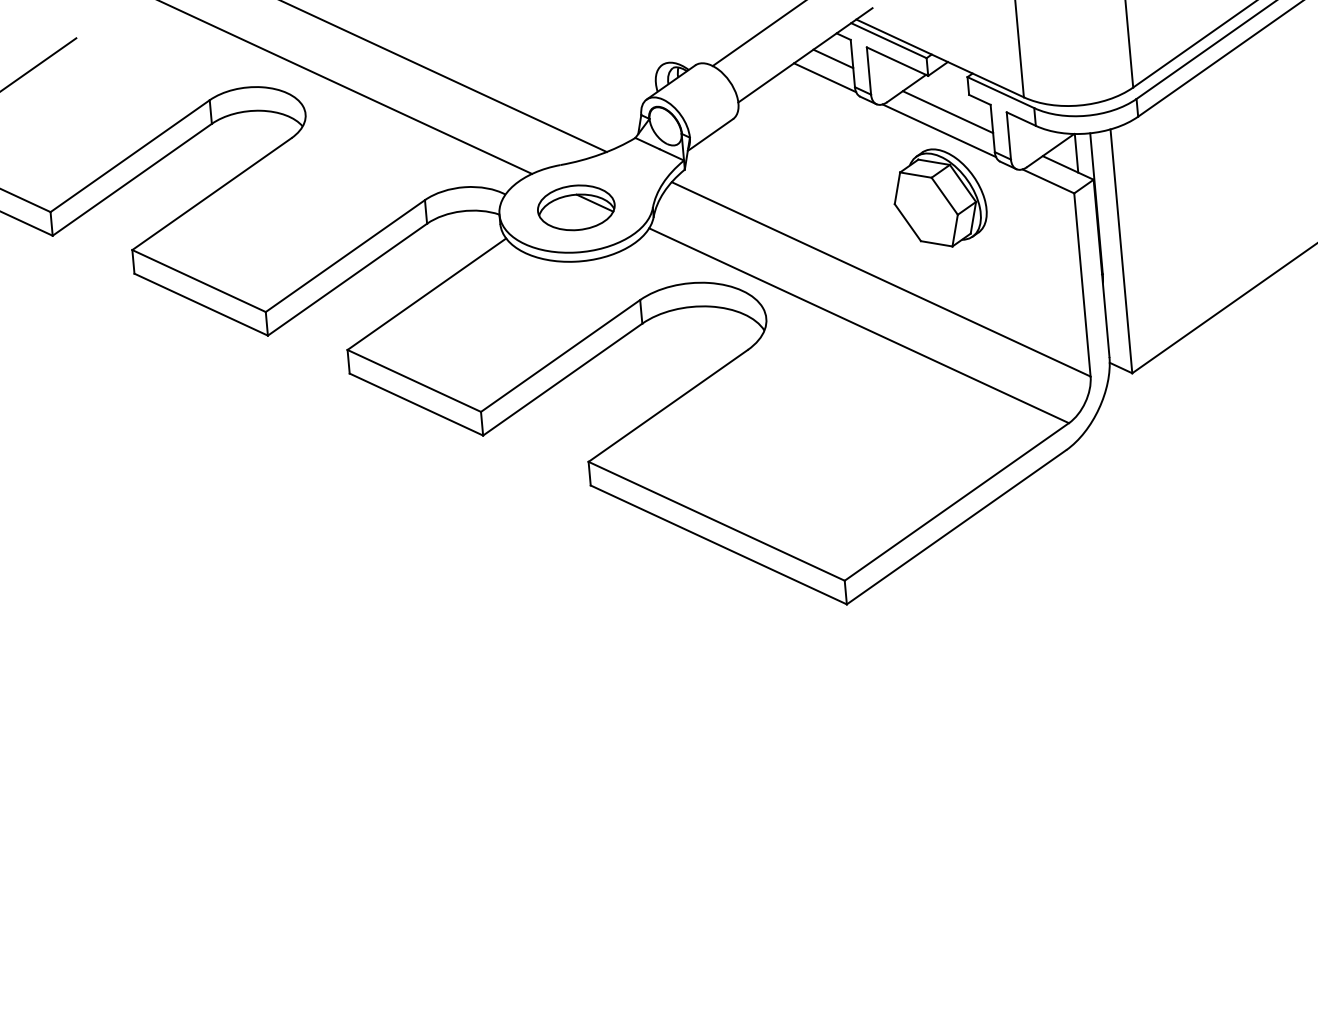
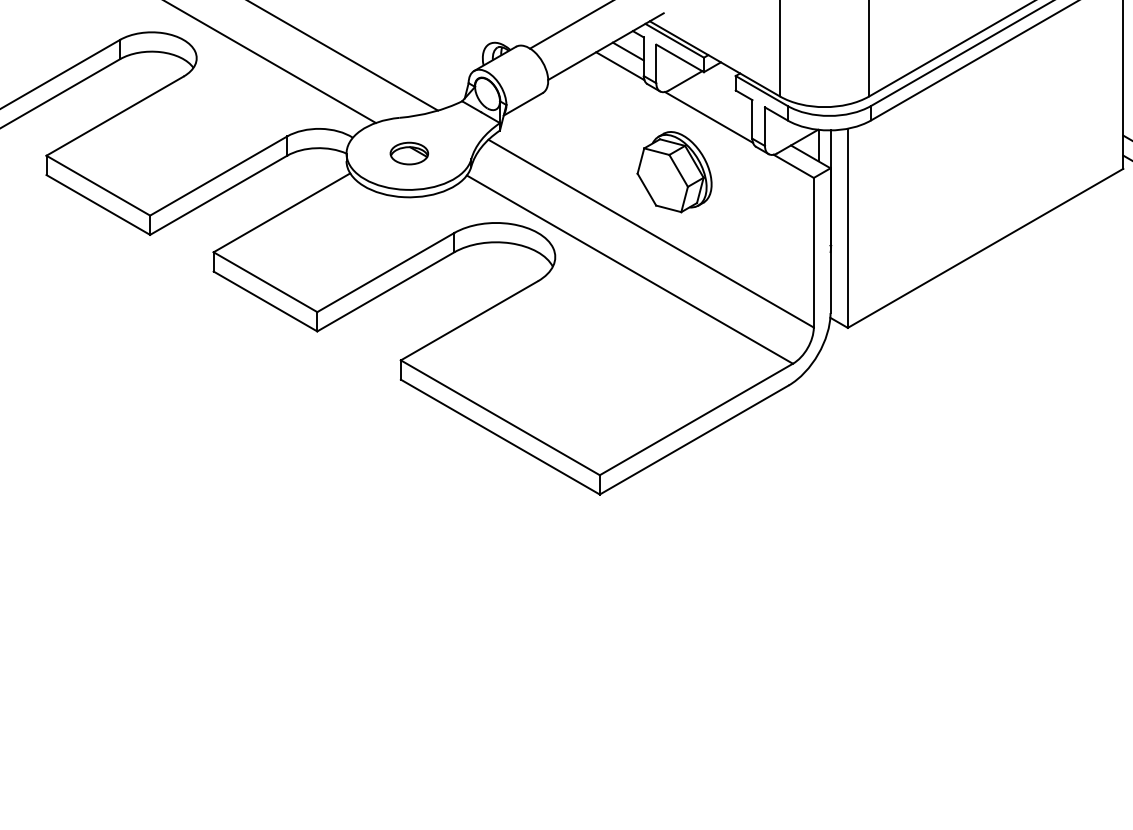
line: (948, 111) -> (717, 102), removed
part: (939, 198) -> (674, 172), moved
part: (576, 207) -> (409, 153), size x0.6

